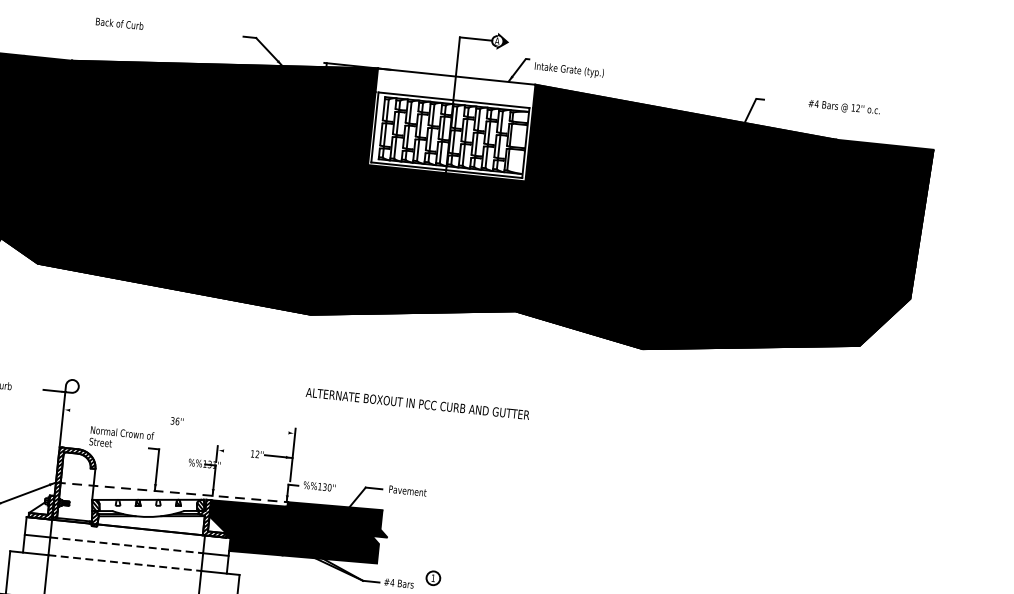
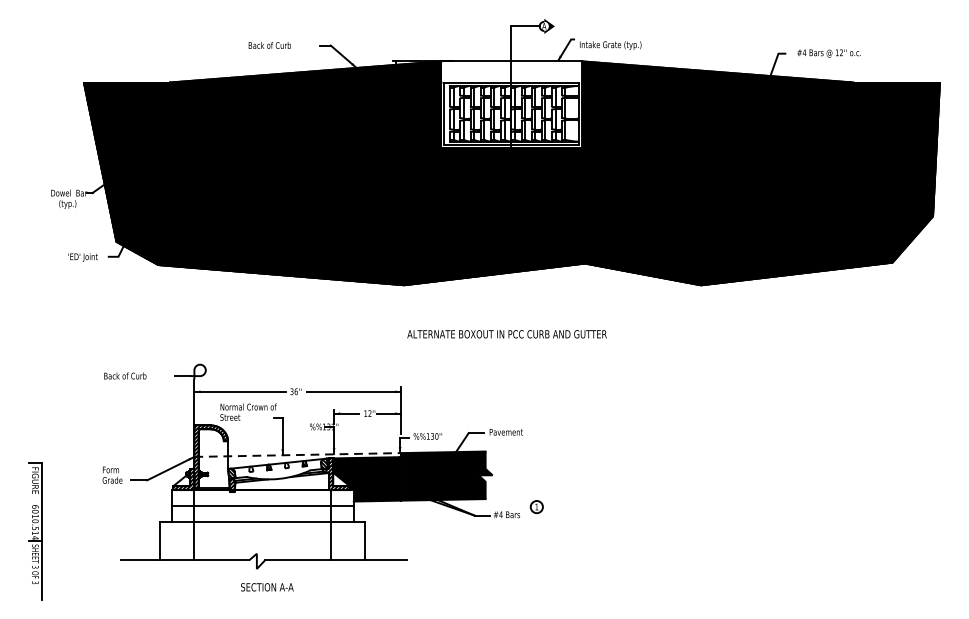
text: (119, 23) -> (269, 45), moved
text: (843, 107) -> (828, 53), moved
text: (417, 404) -> (506, 334), moved
line: (114, 414) -> (239, 391), added
line: (241, 427) -> (353, 391), added
line: (231, 451) -> (346, 413), added
line: (127, 544) -> (263, 505), dashed -> solid
line: (125, 562) -> (263, 521), dashed -> solid

